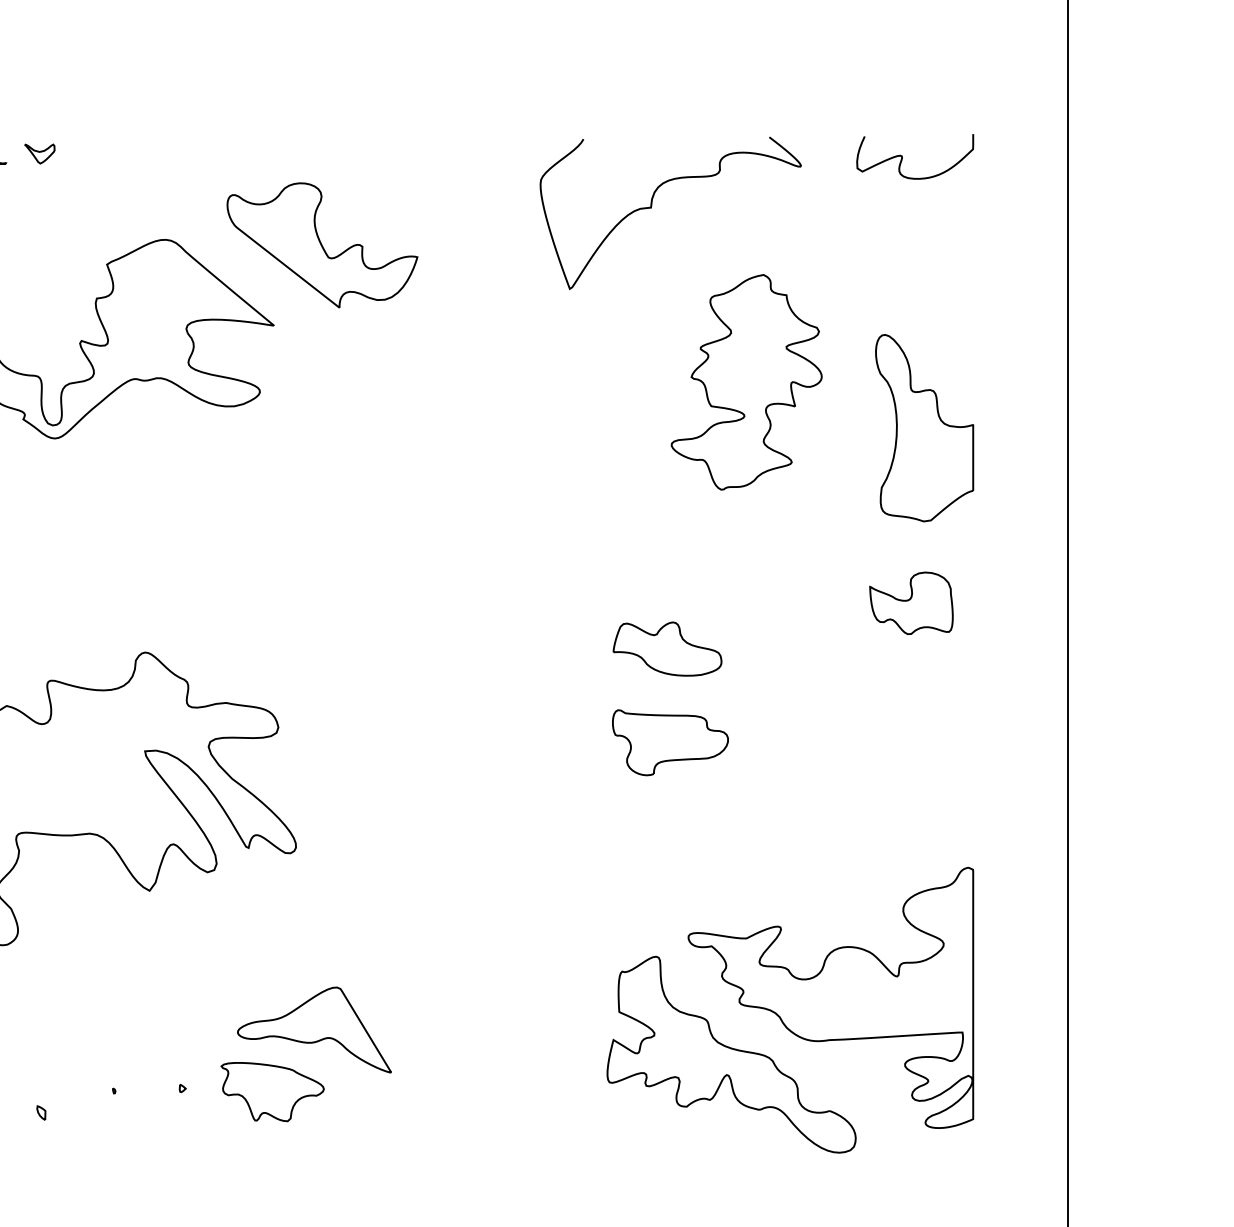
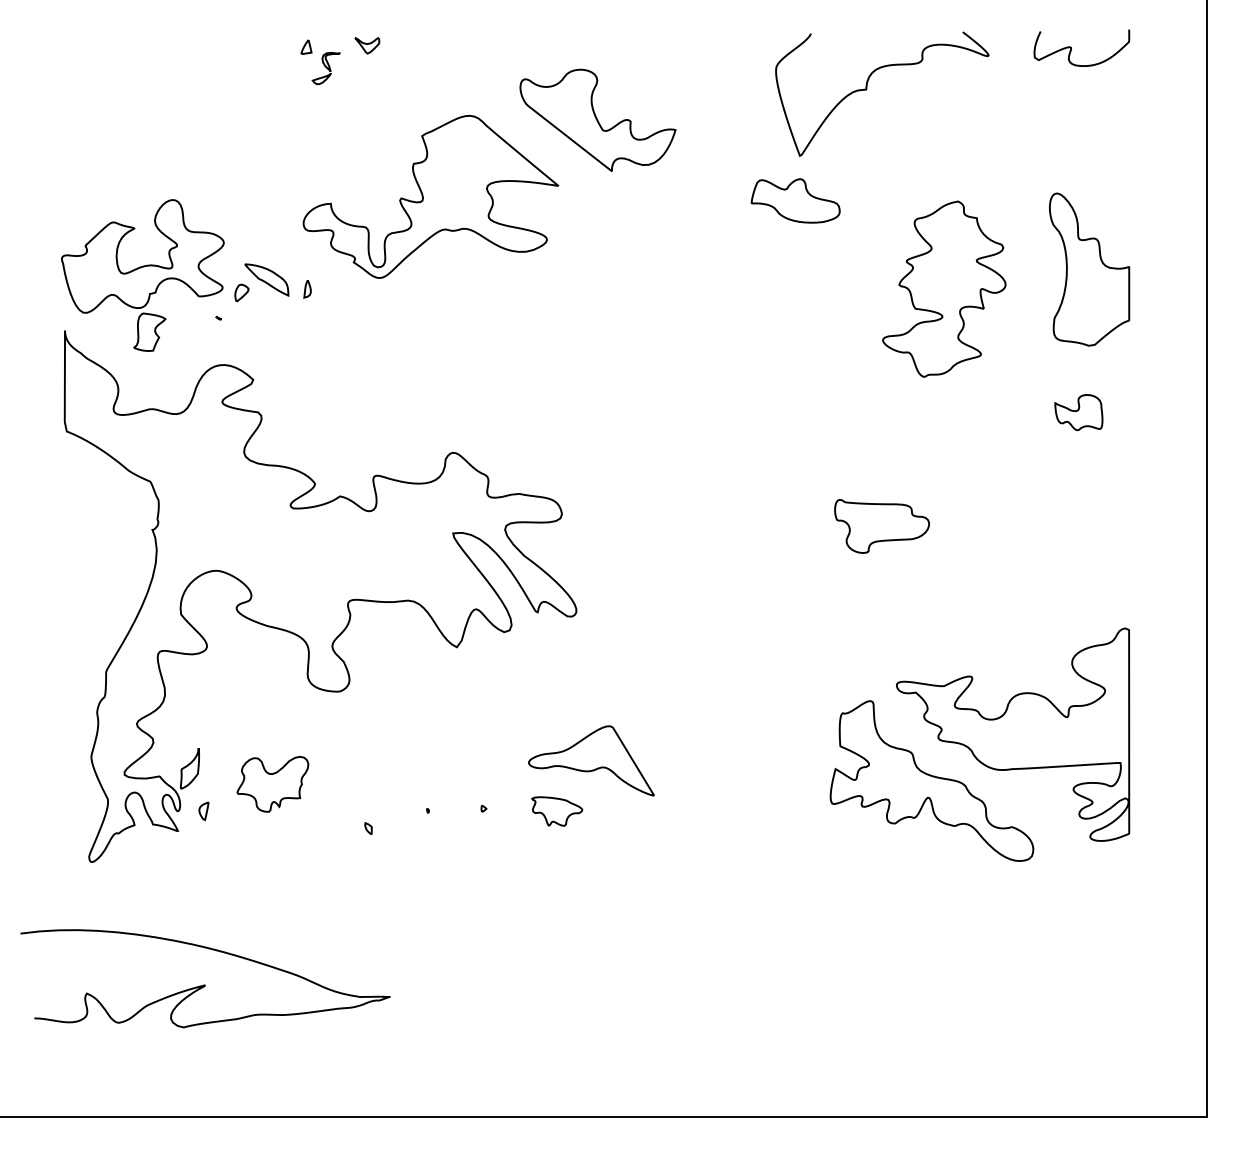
part: (746, 381) -> (944, 288), moved
part: (911, 603) -> (1078, 412), size x0.7
part: (667, 648) -> (795, 200), moved
part: (271, 1091) -> (556, 811), size x0.6

